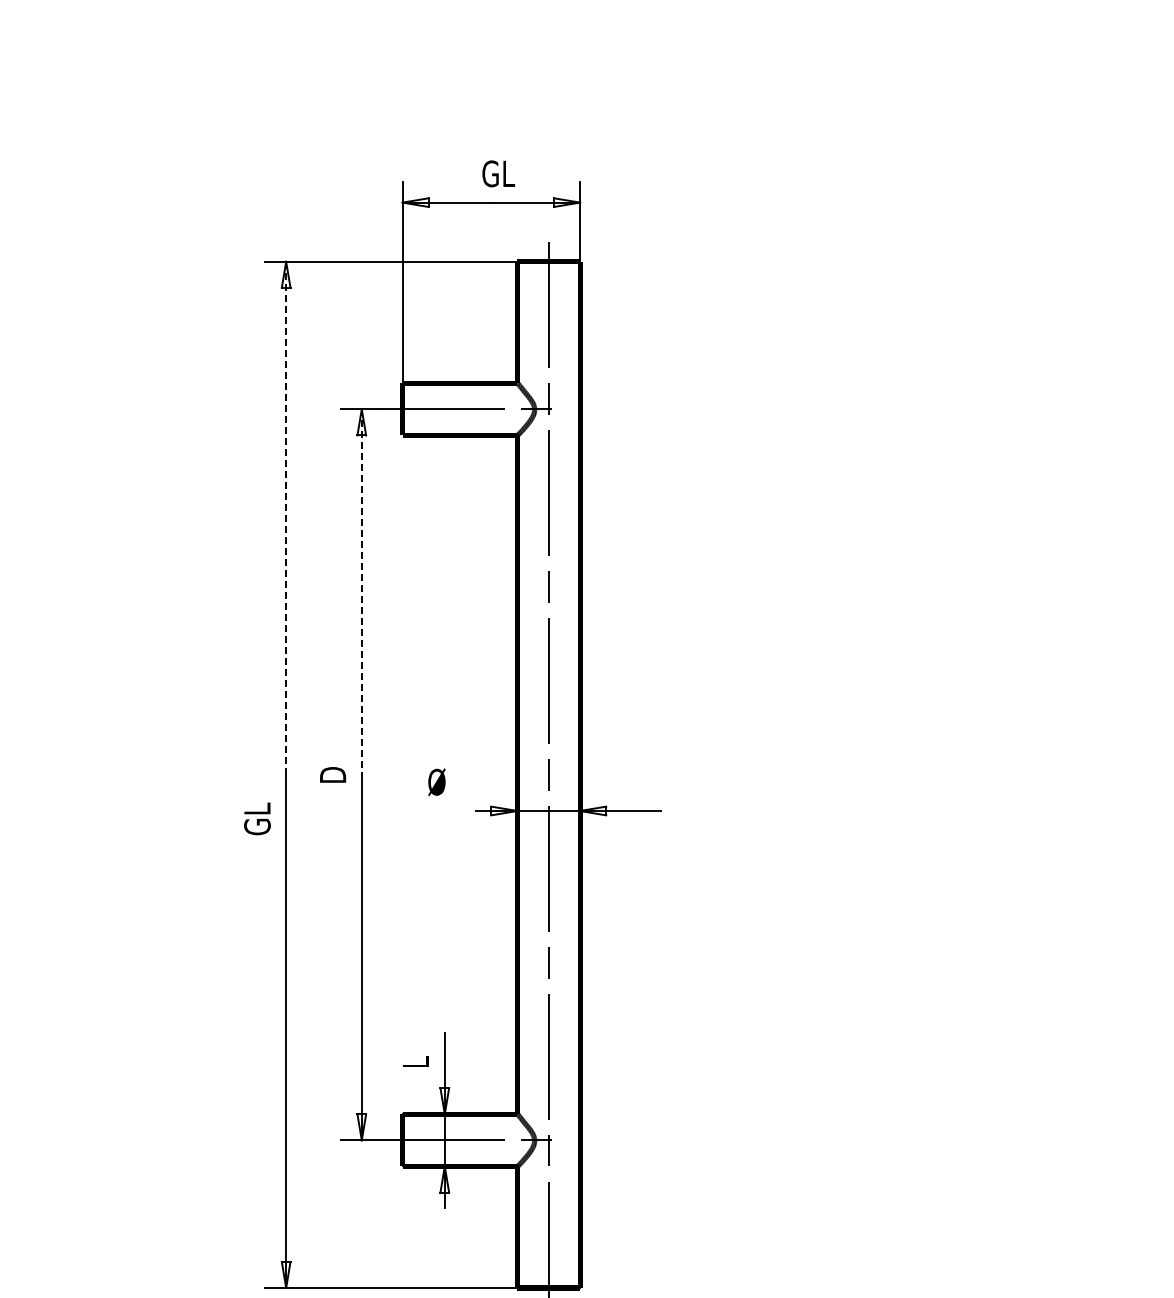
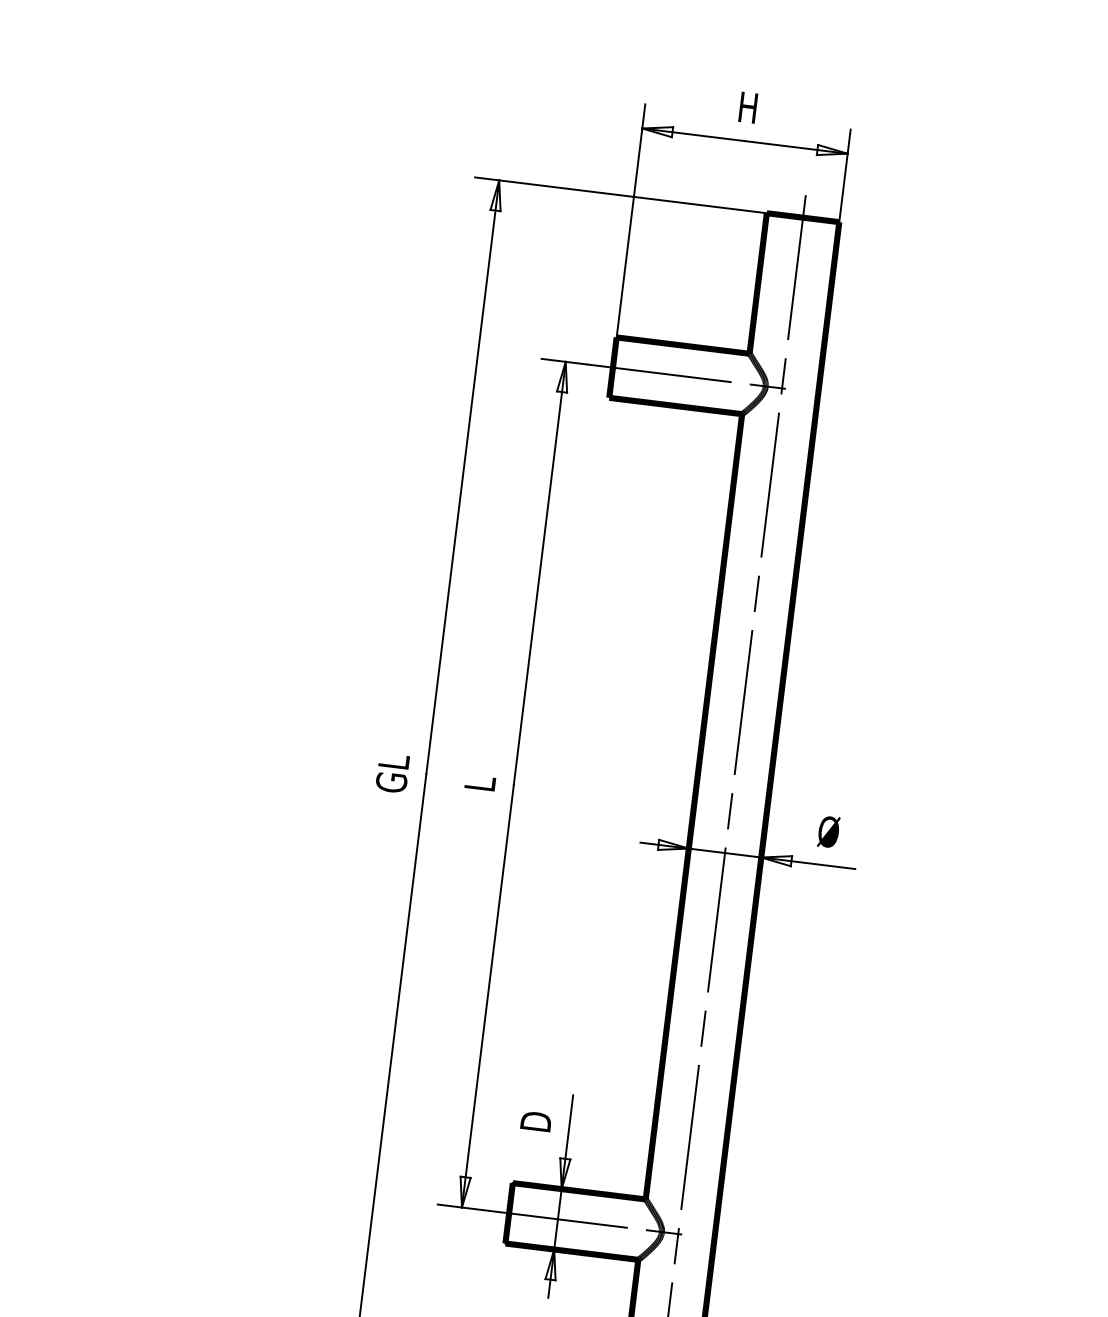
text: (498, 173) -> (757, 108), GL -> H
line: (286, 518) -> (463, 477), dashed -> solid
line: (361, 592) -> (539, 573), dashed -> solid
text: (333, 774) -> (481, 780), D -> L
text: (436, 782) -> (828, 832), moved
text: (257, 818) -> (392, 772), moved
text: (416, 1059) -> (536, 1121), L -> D

